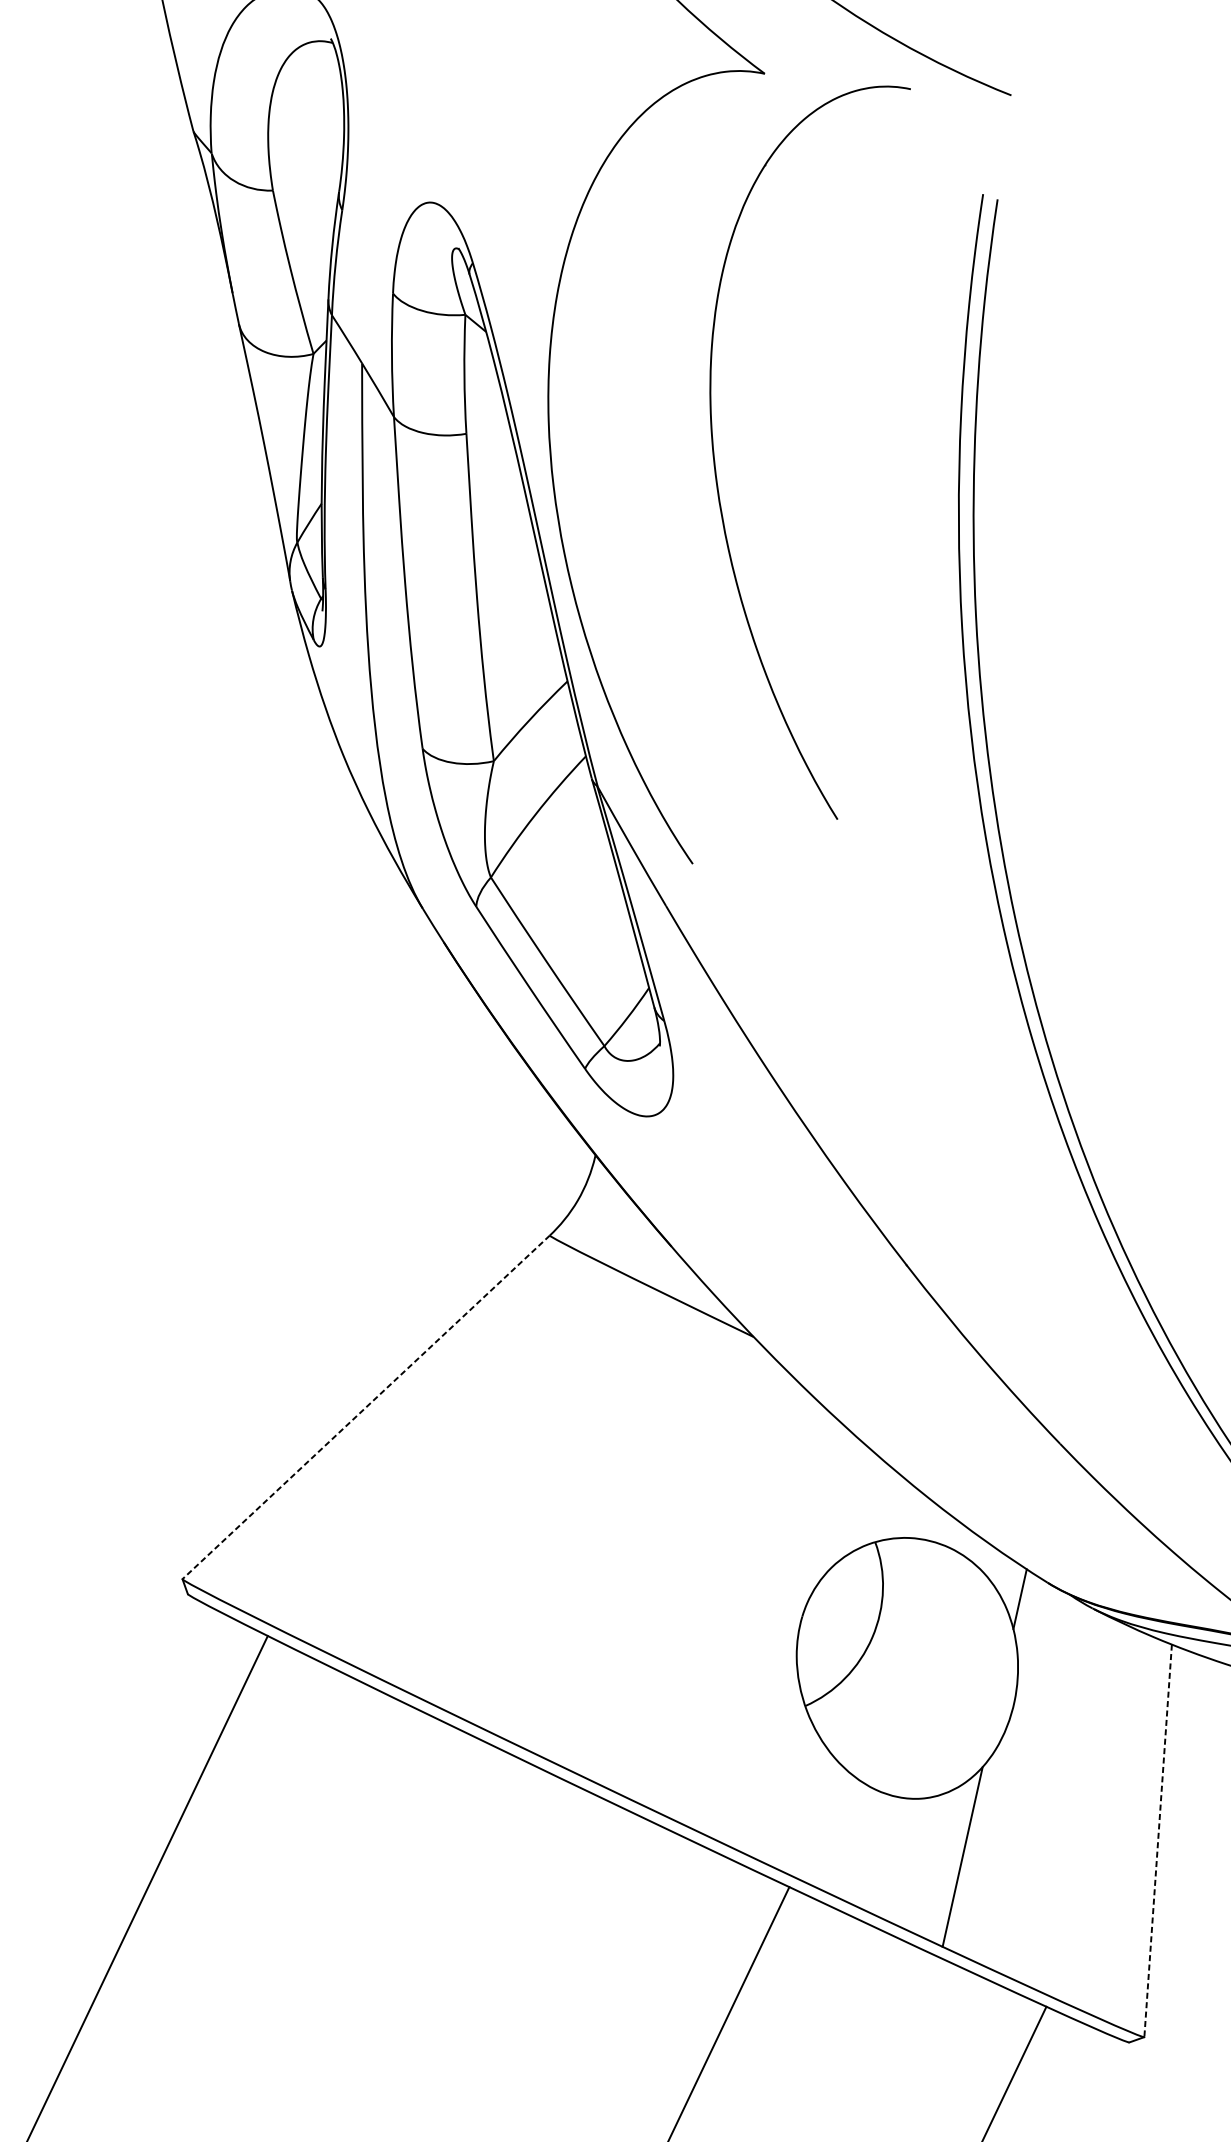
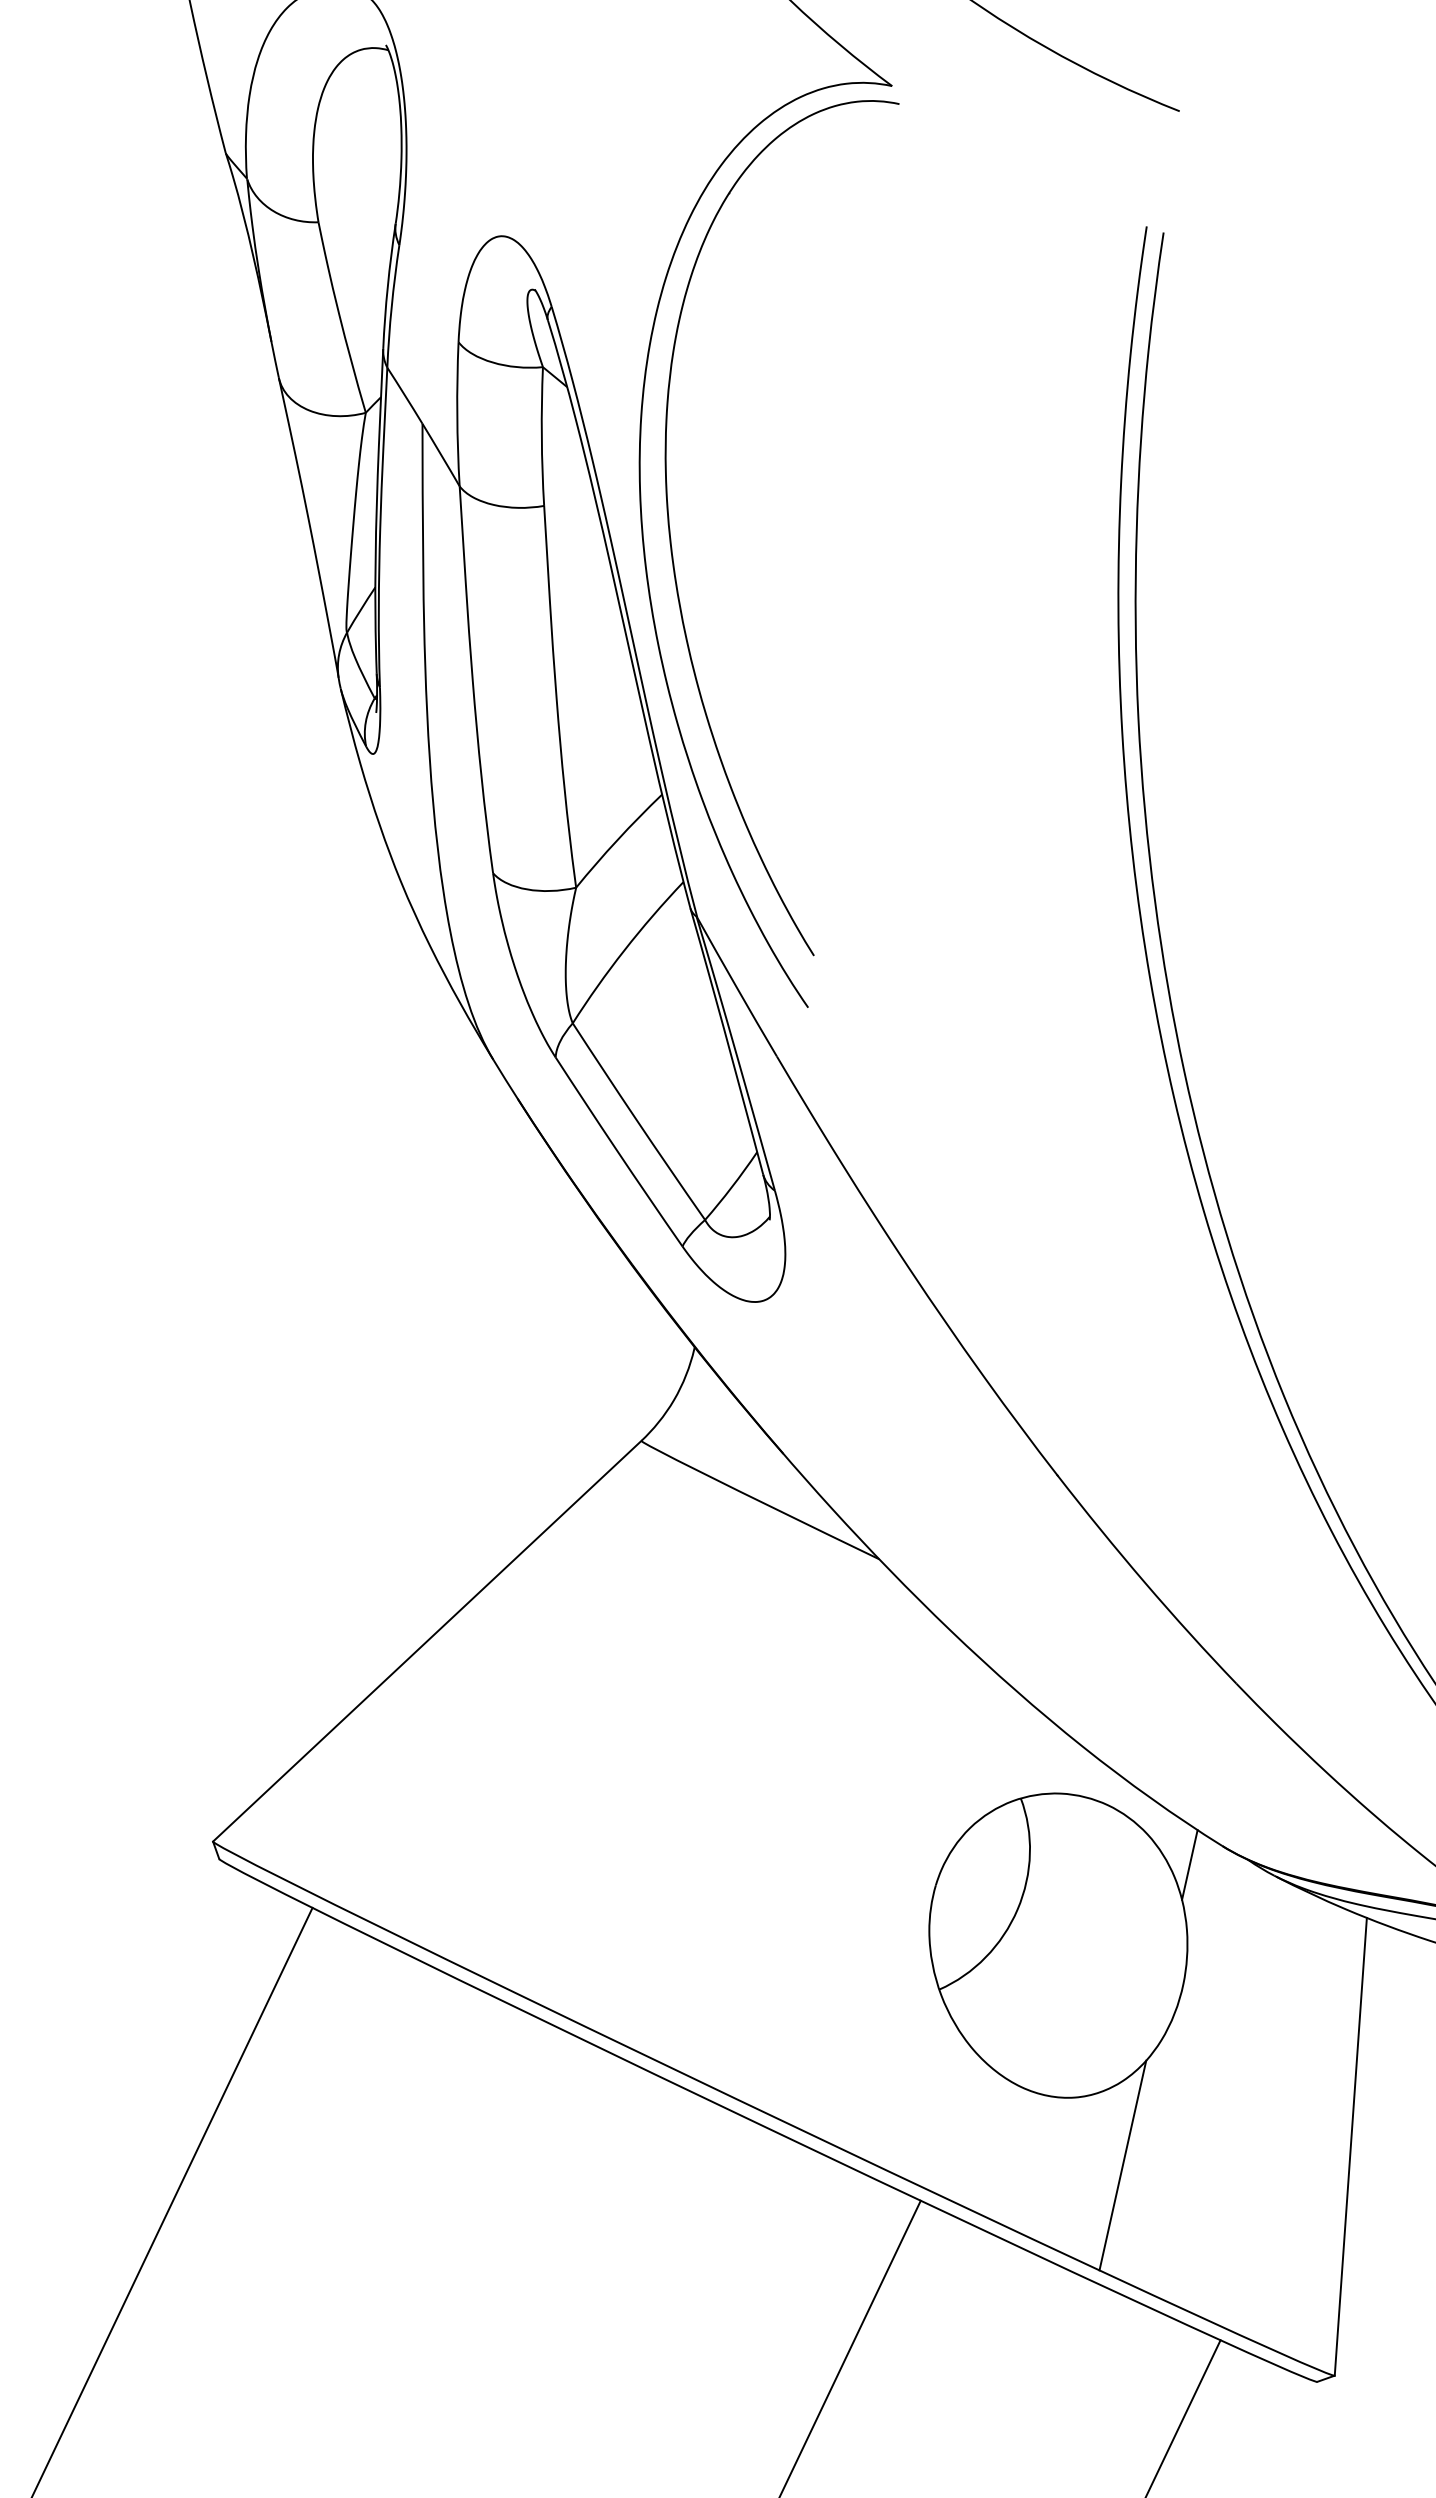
part: (715, 461) -> (671, 538), moved
line: (365, 1407) -> (426, 1641), dashed -> solid
line: (1157, 1841) -> (1350, 2147), dashed -> solid

